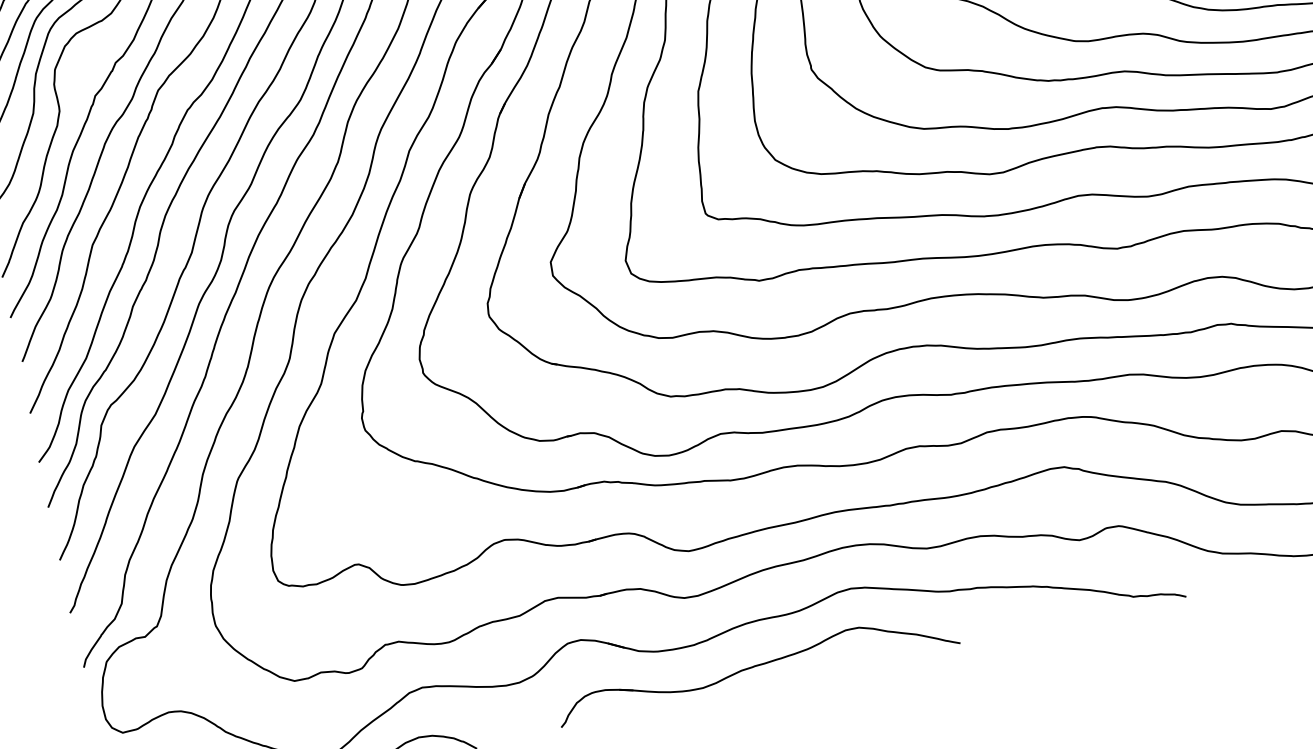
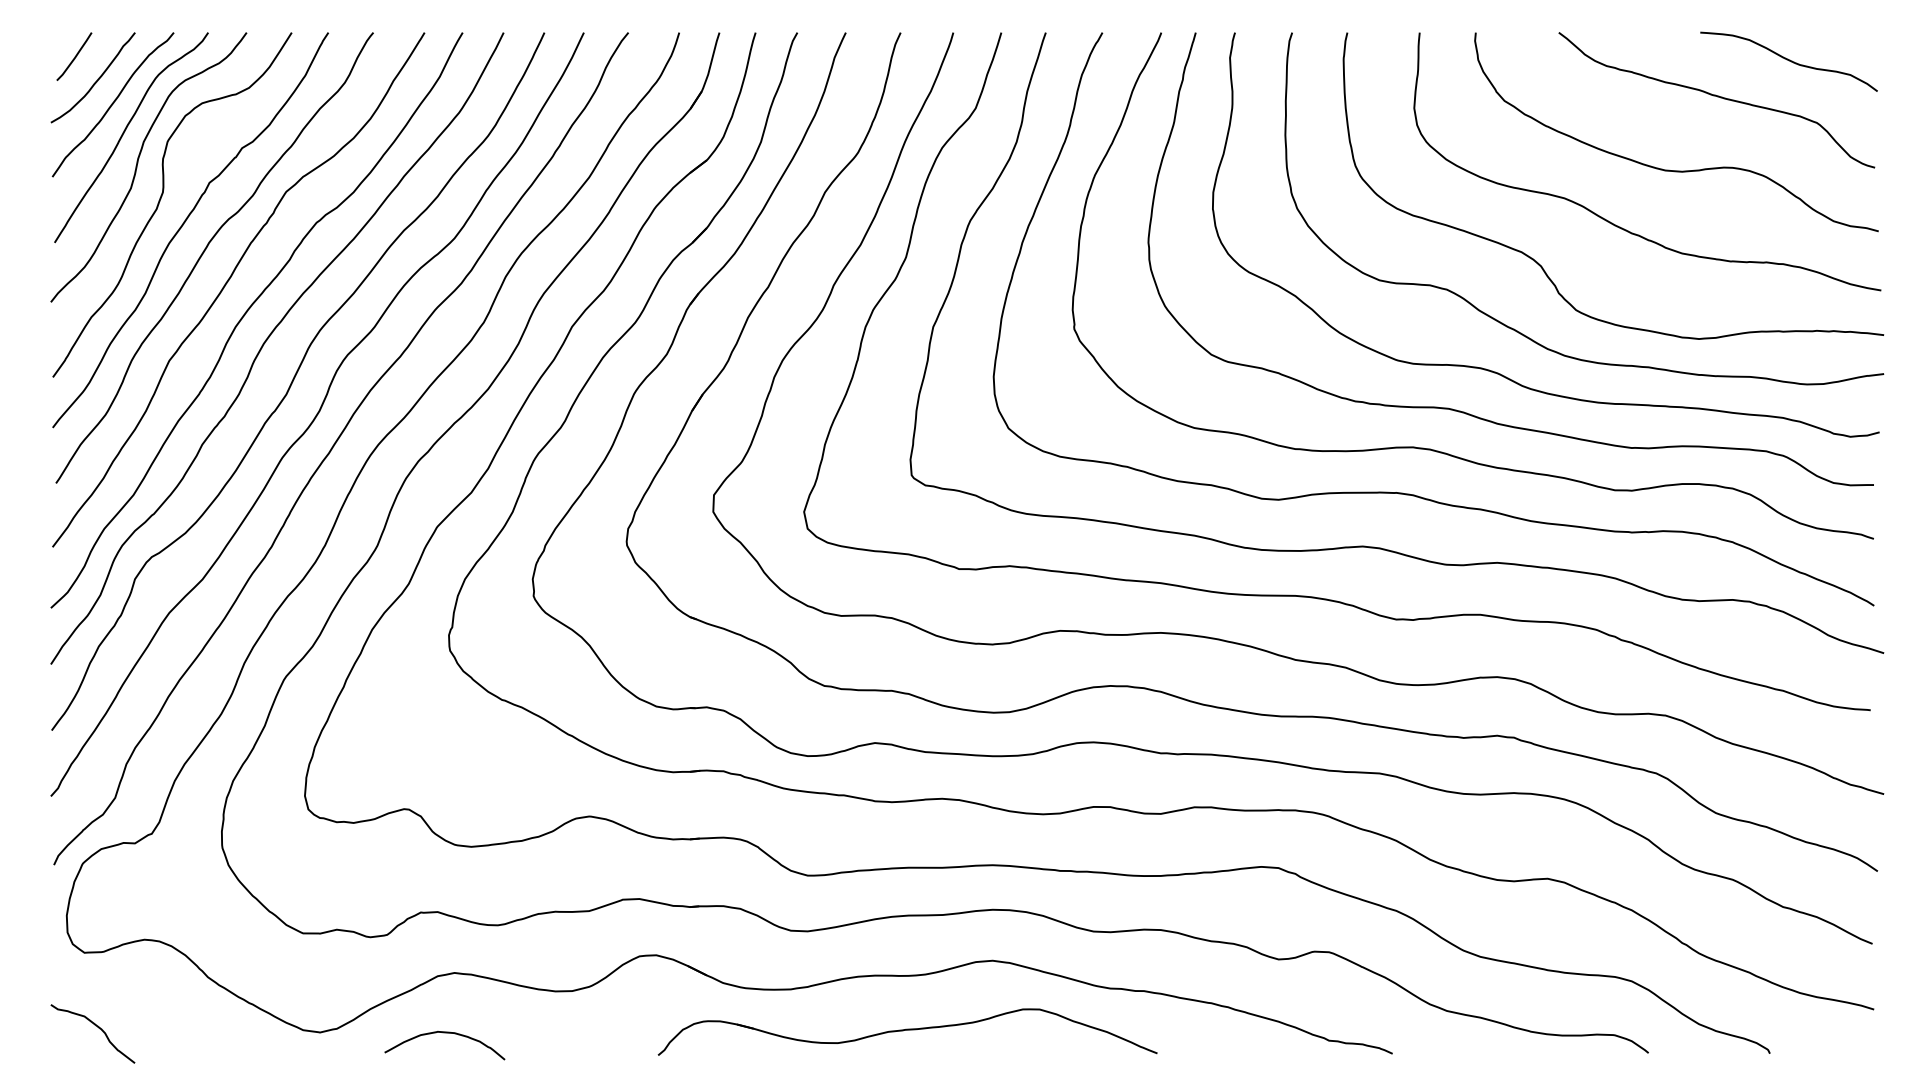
part: (756, 667) -> (907, 1031), moved

